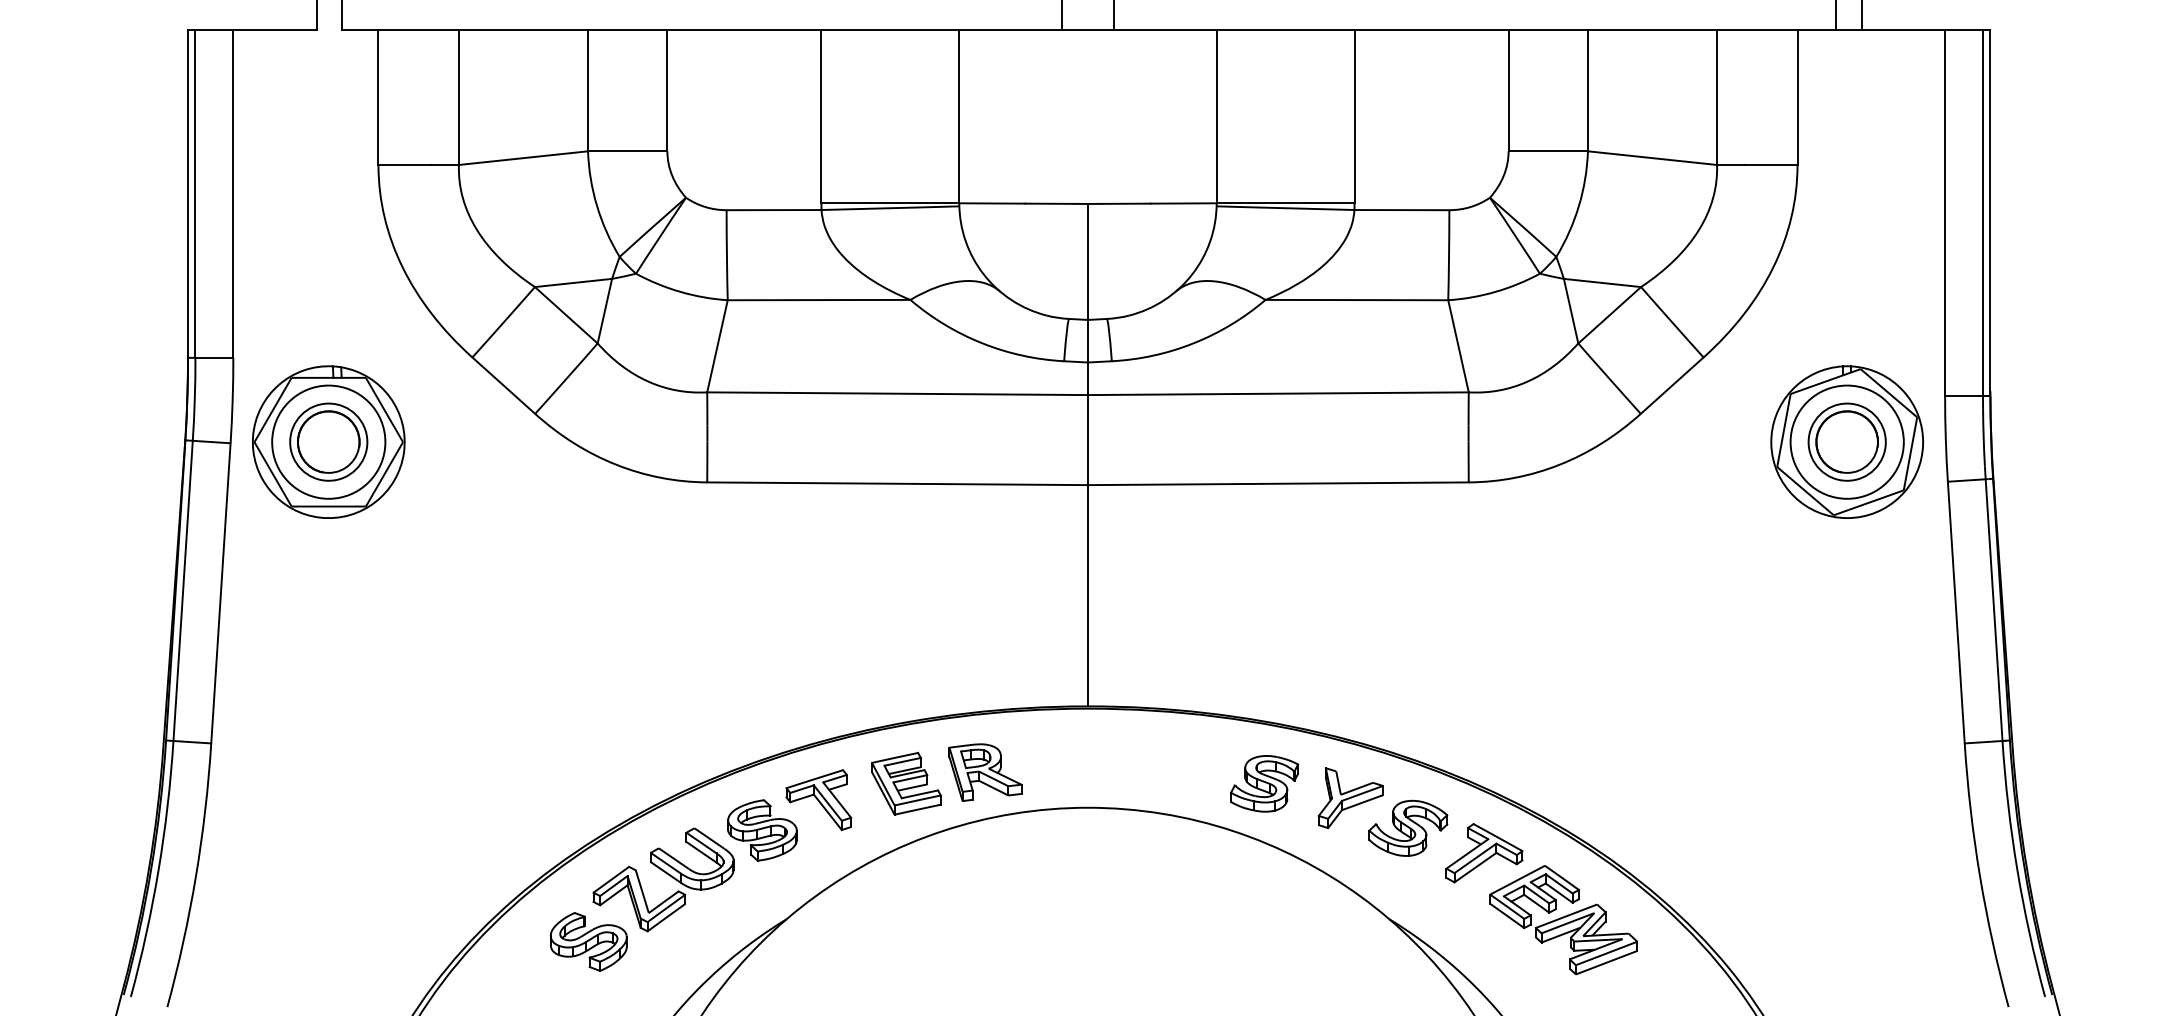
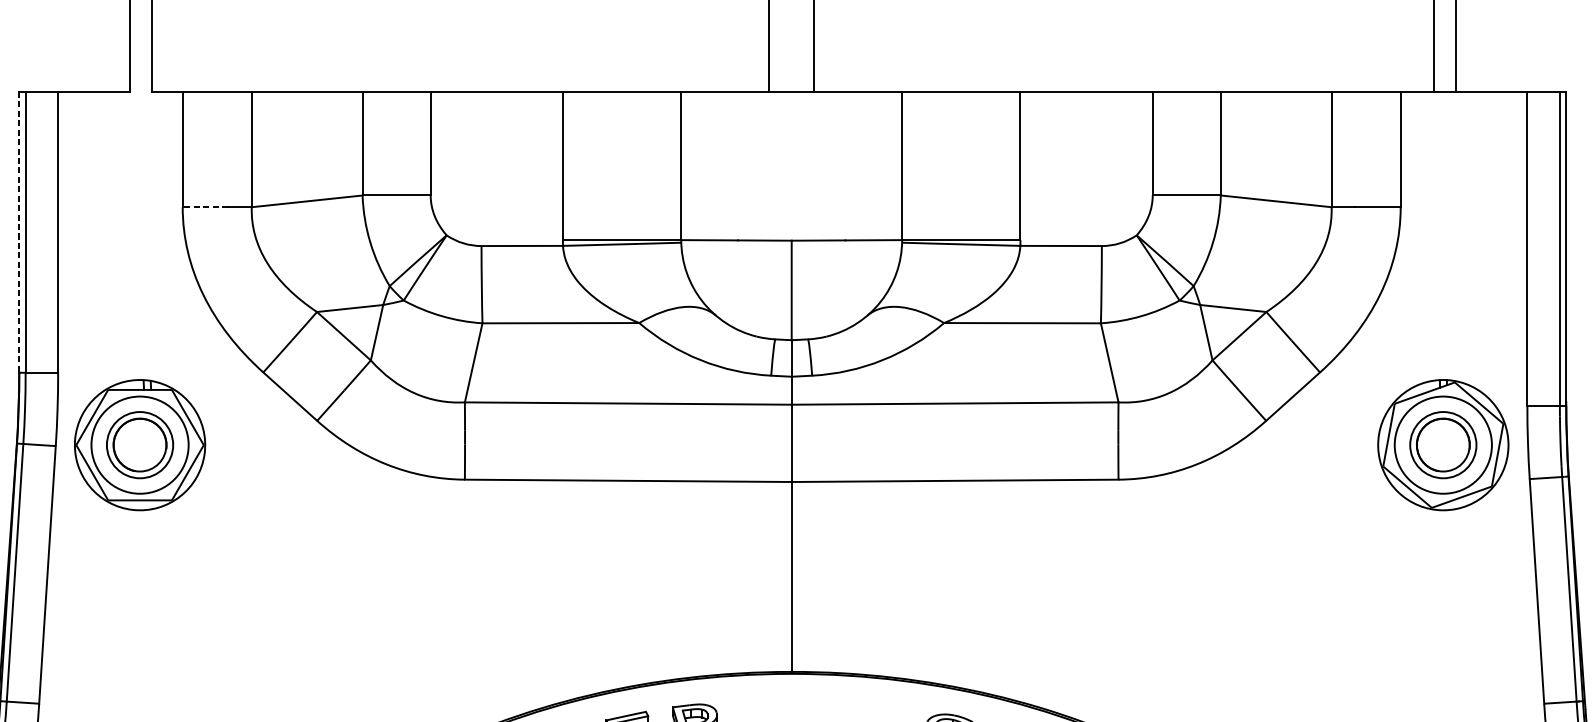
line: (404, 164) -> (205, 206), solid -> dashed
line: (188, 193) -> (19, 231), solid -> dashed

